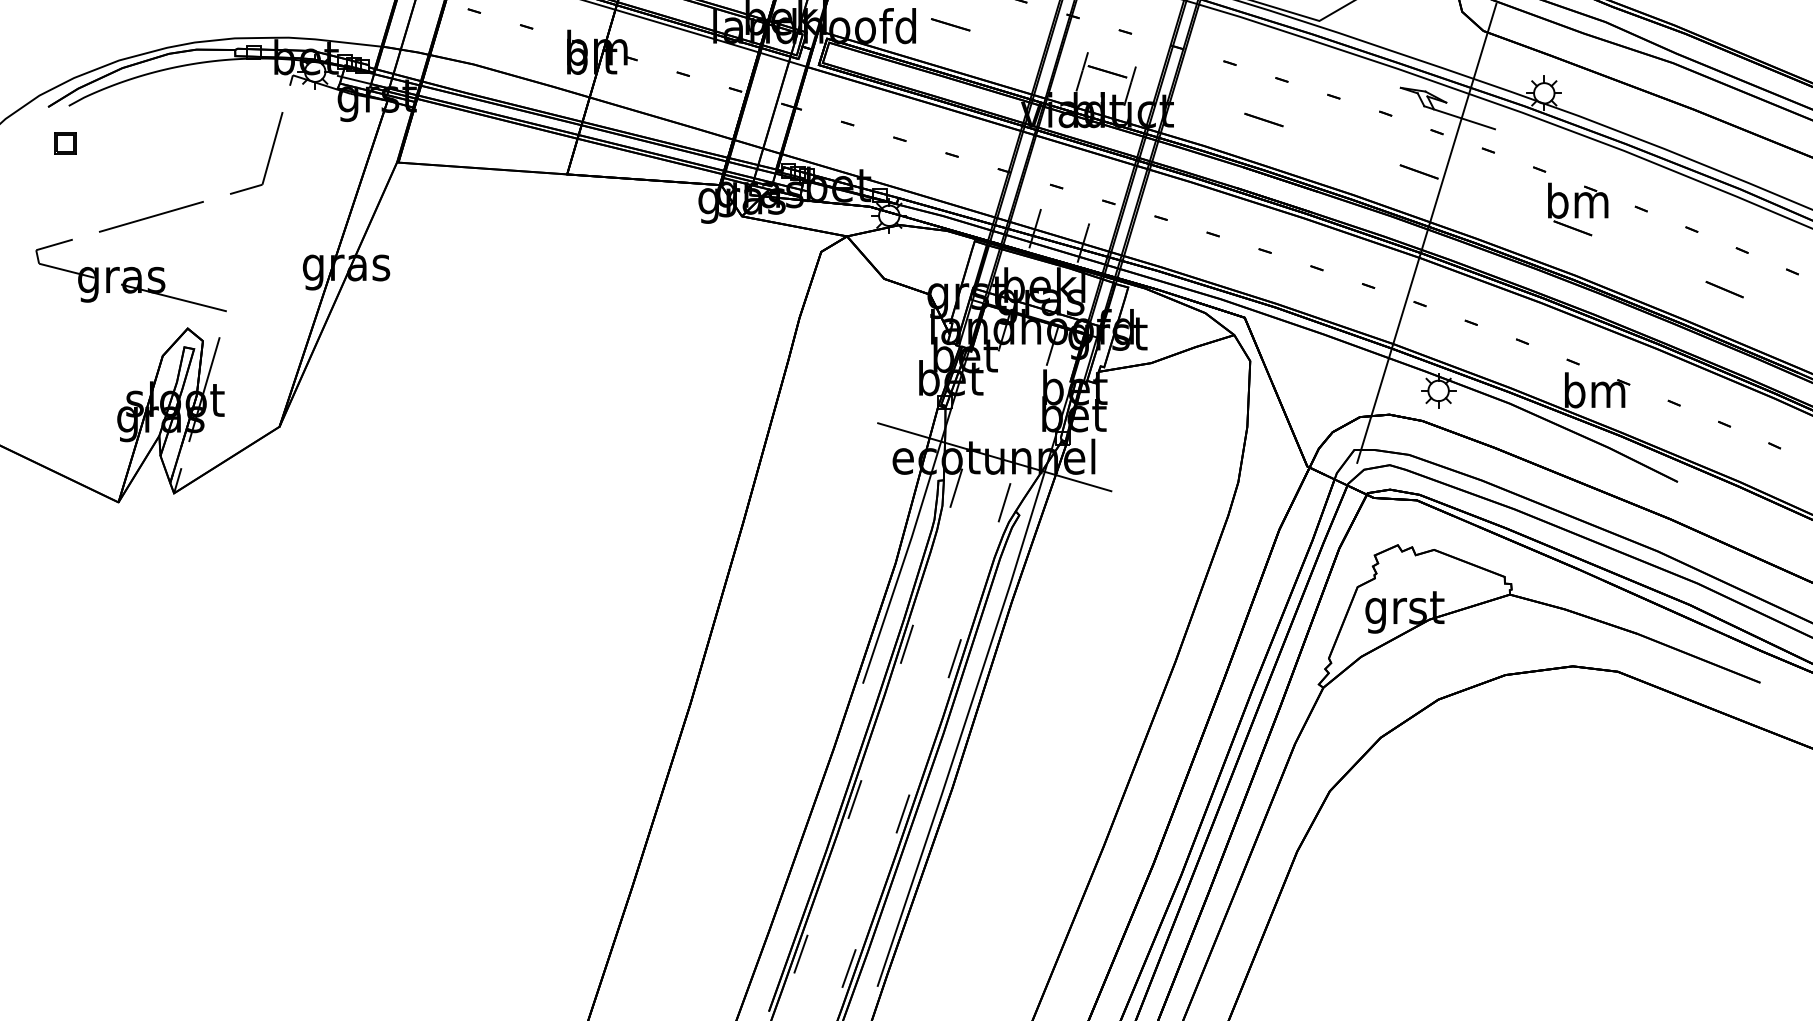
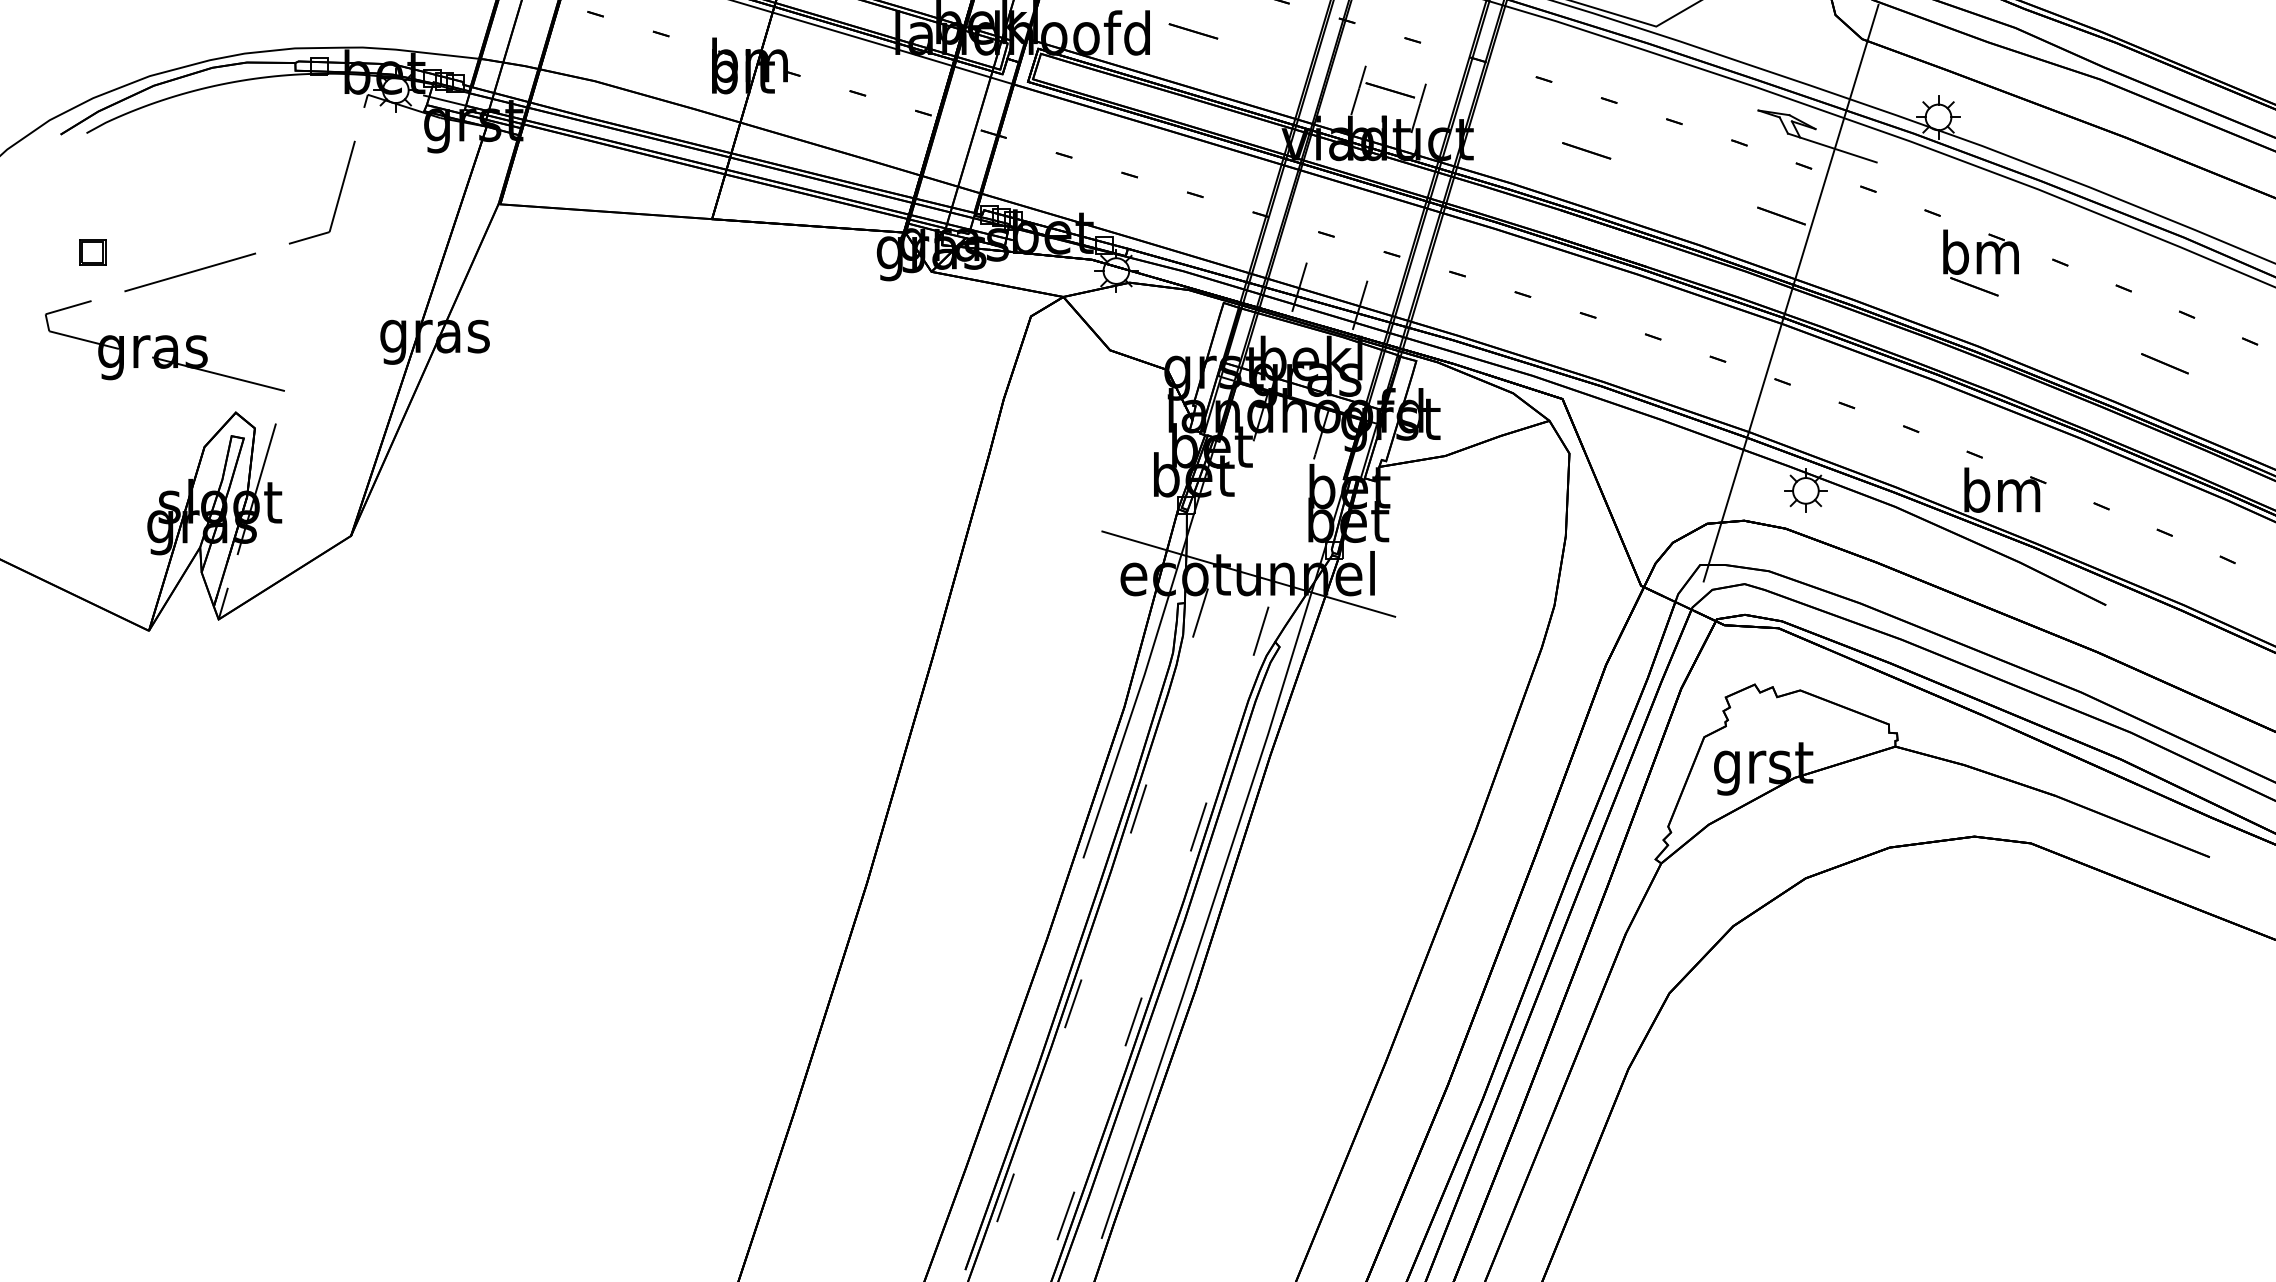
part: (65, 143) -> (92, 252), moved

